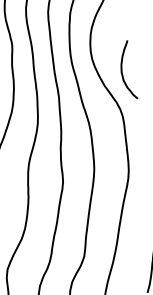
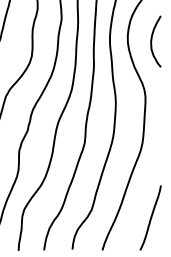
curve: (123, 71) -> (152, 41), moved

